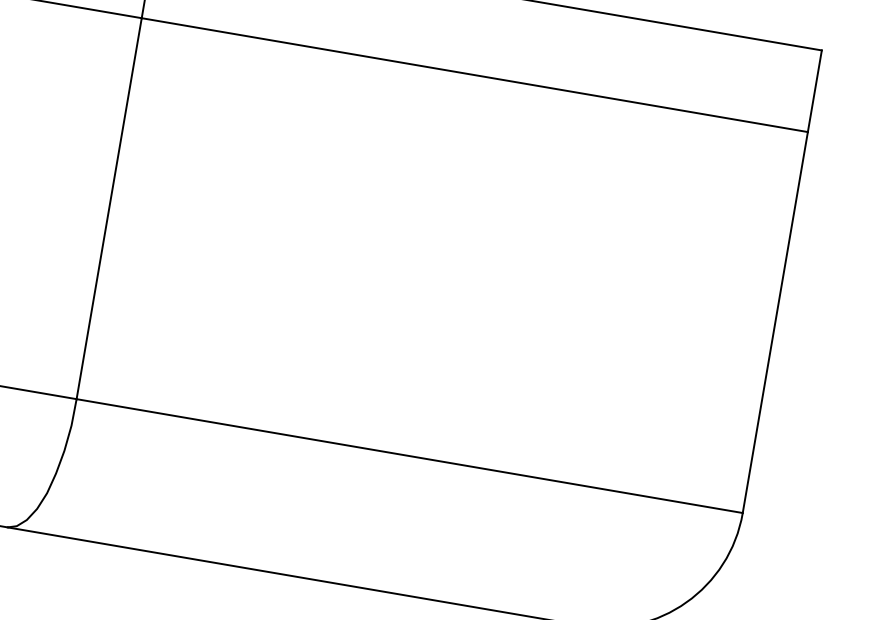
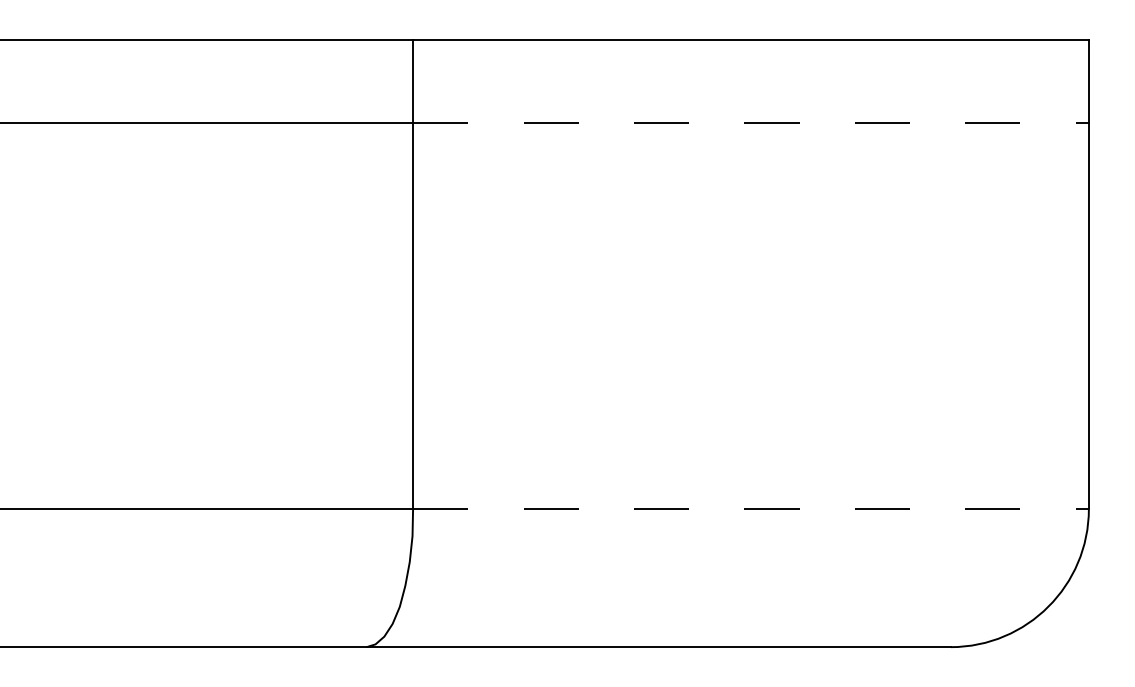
line: (474, 74) -> (750, 122), solid -> dashed
line: (409, 456) -> (750, 509), solid -> dashed

